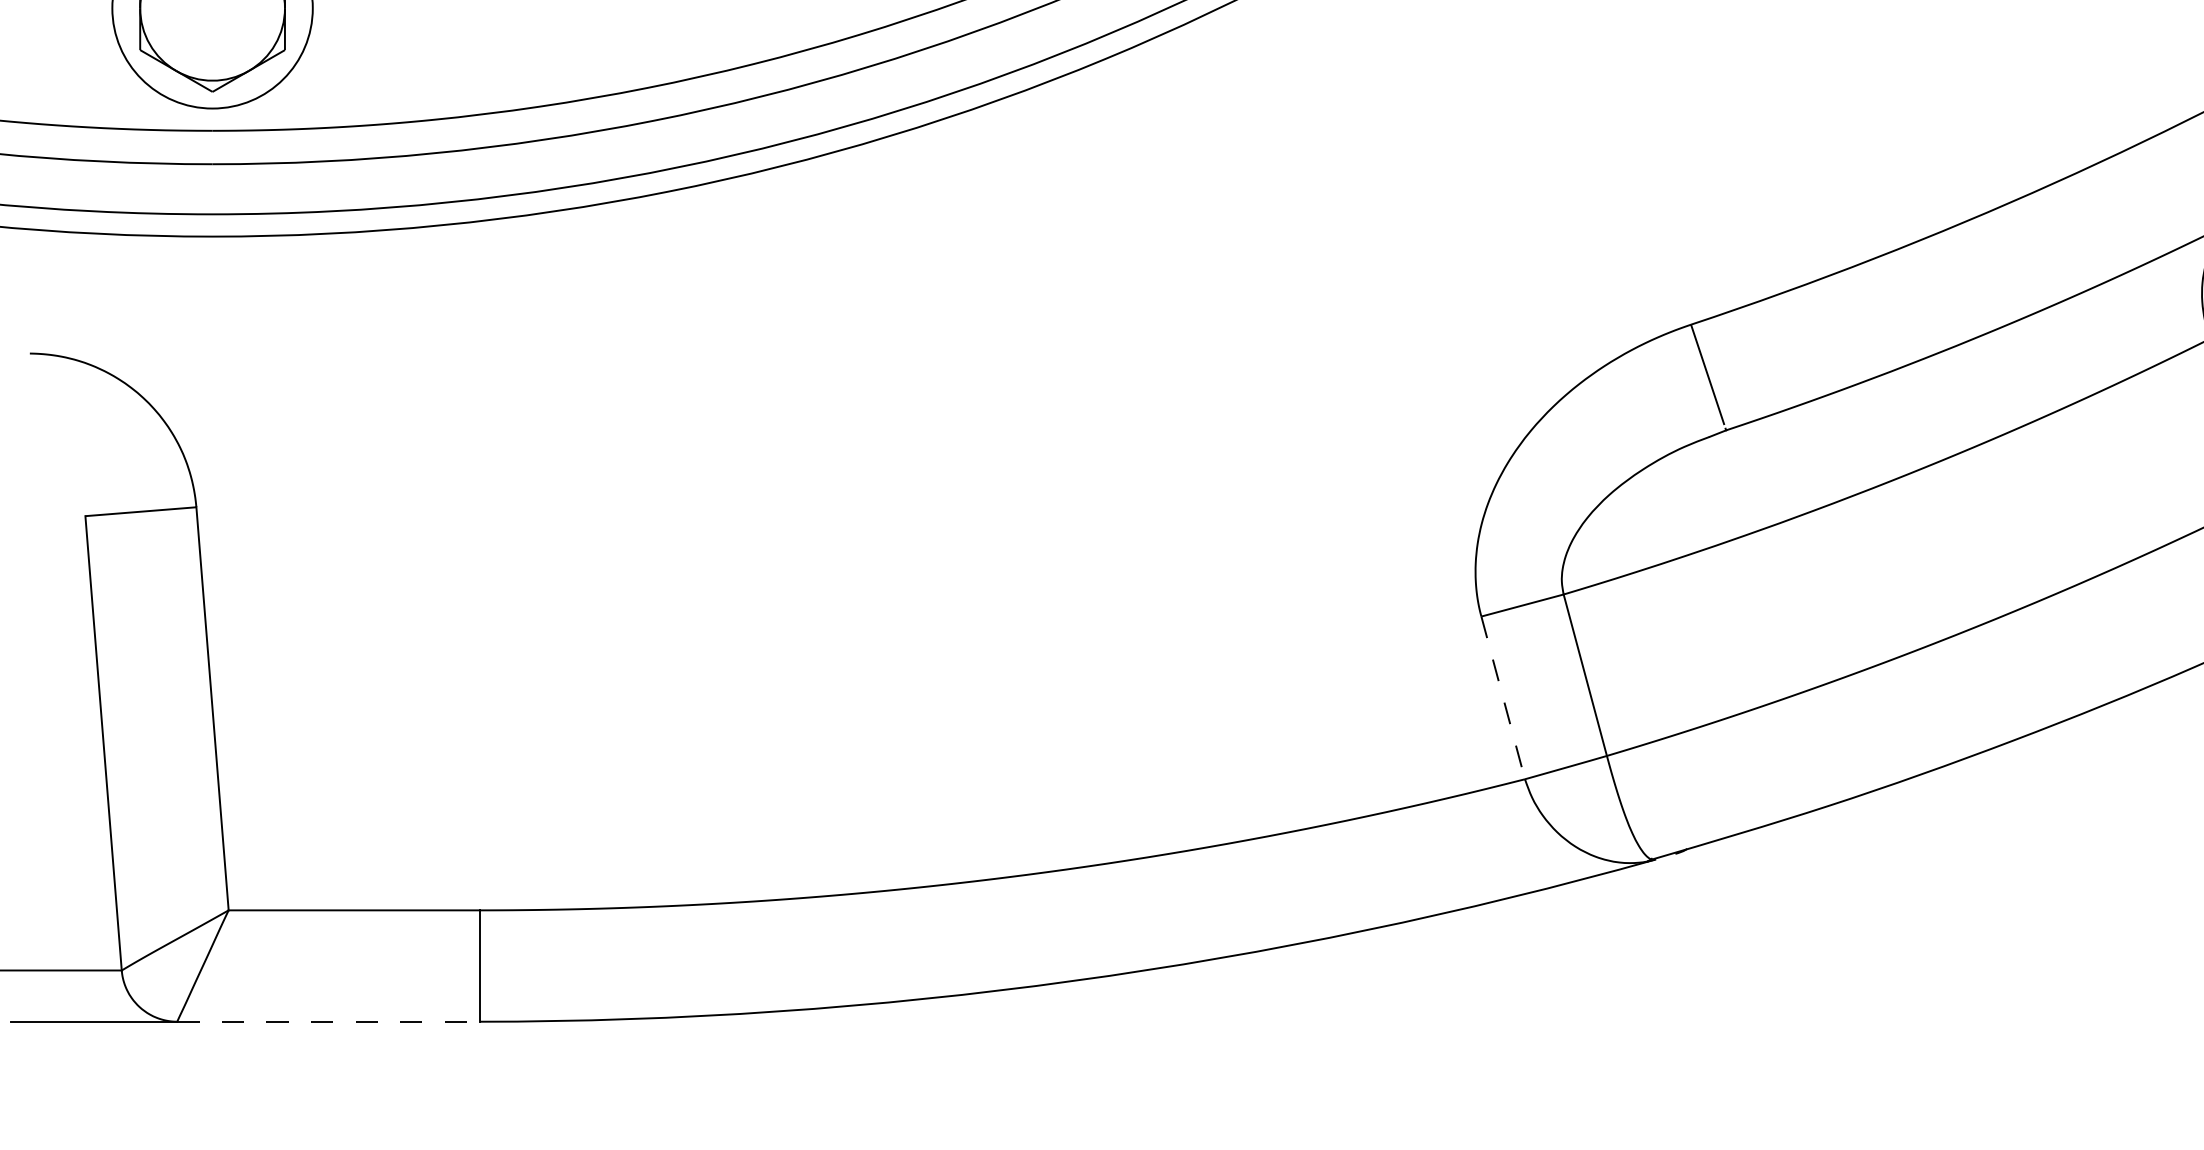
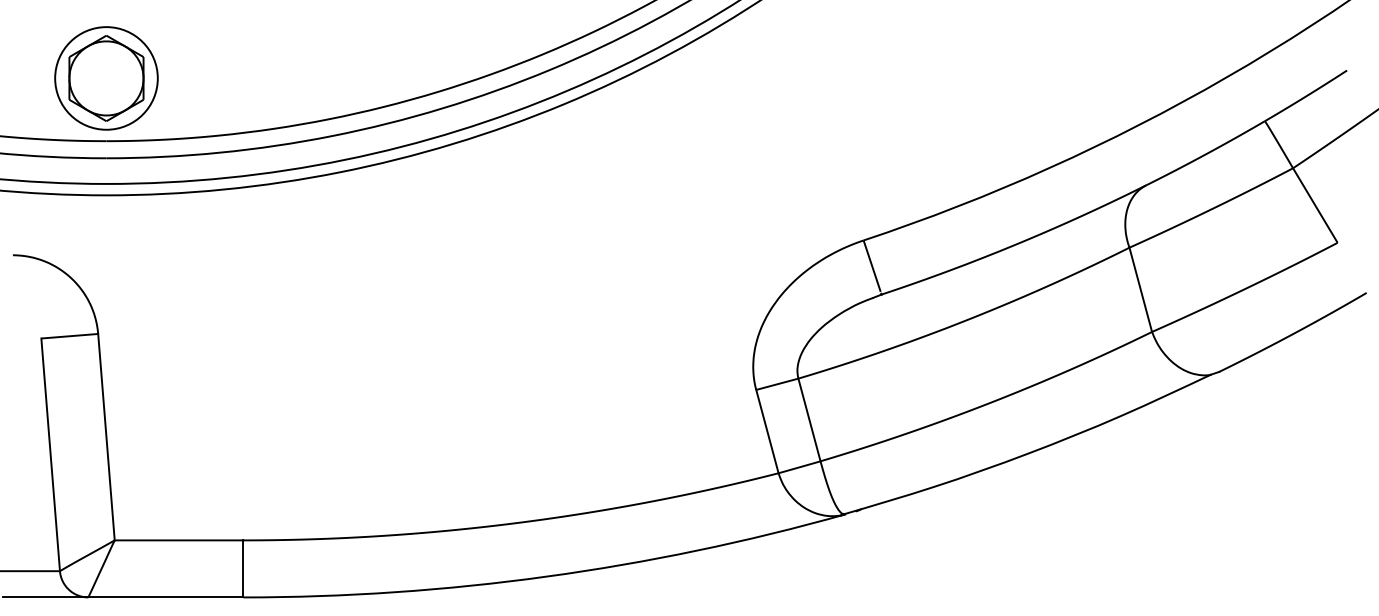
line: (1503, 699) -> (767, 432), dashed -> solid
line: (329, 1021) -> (166, 597), dashed -> solid

